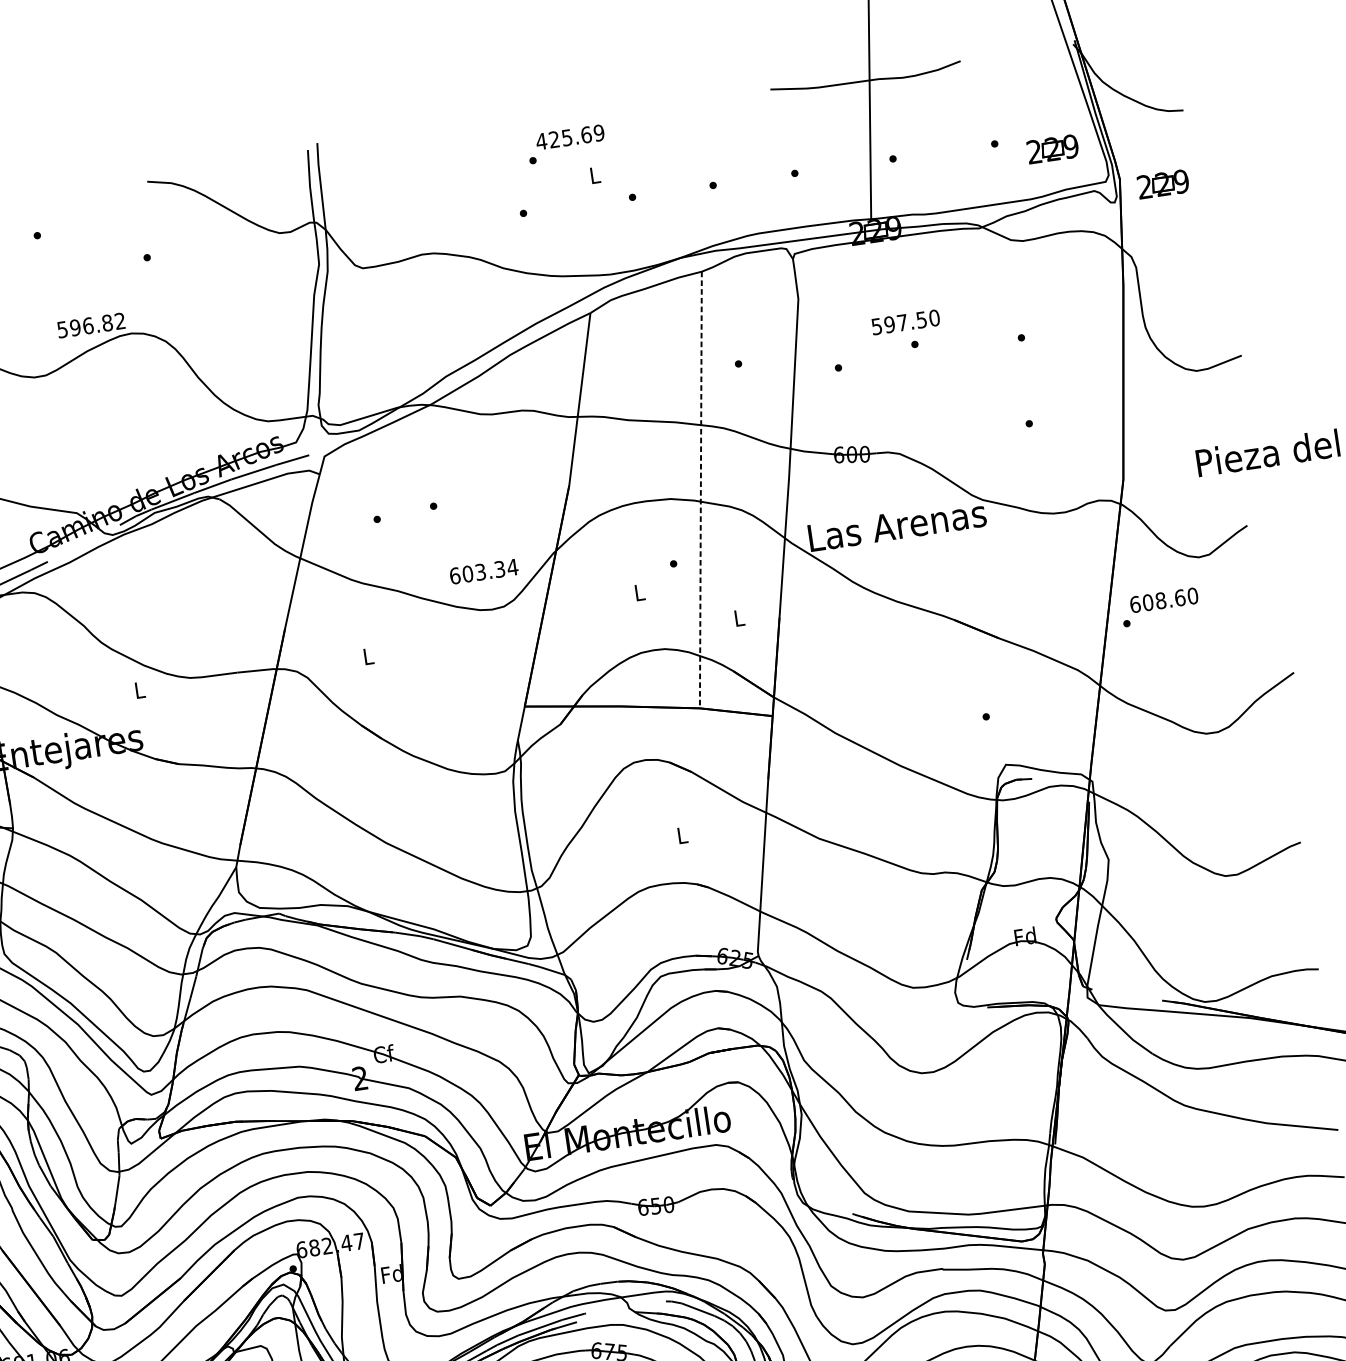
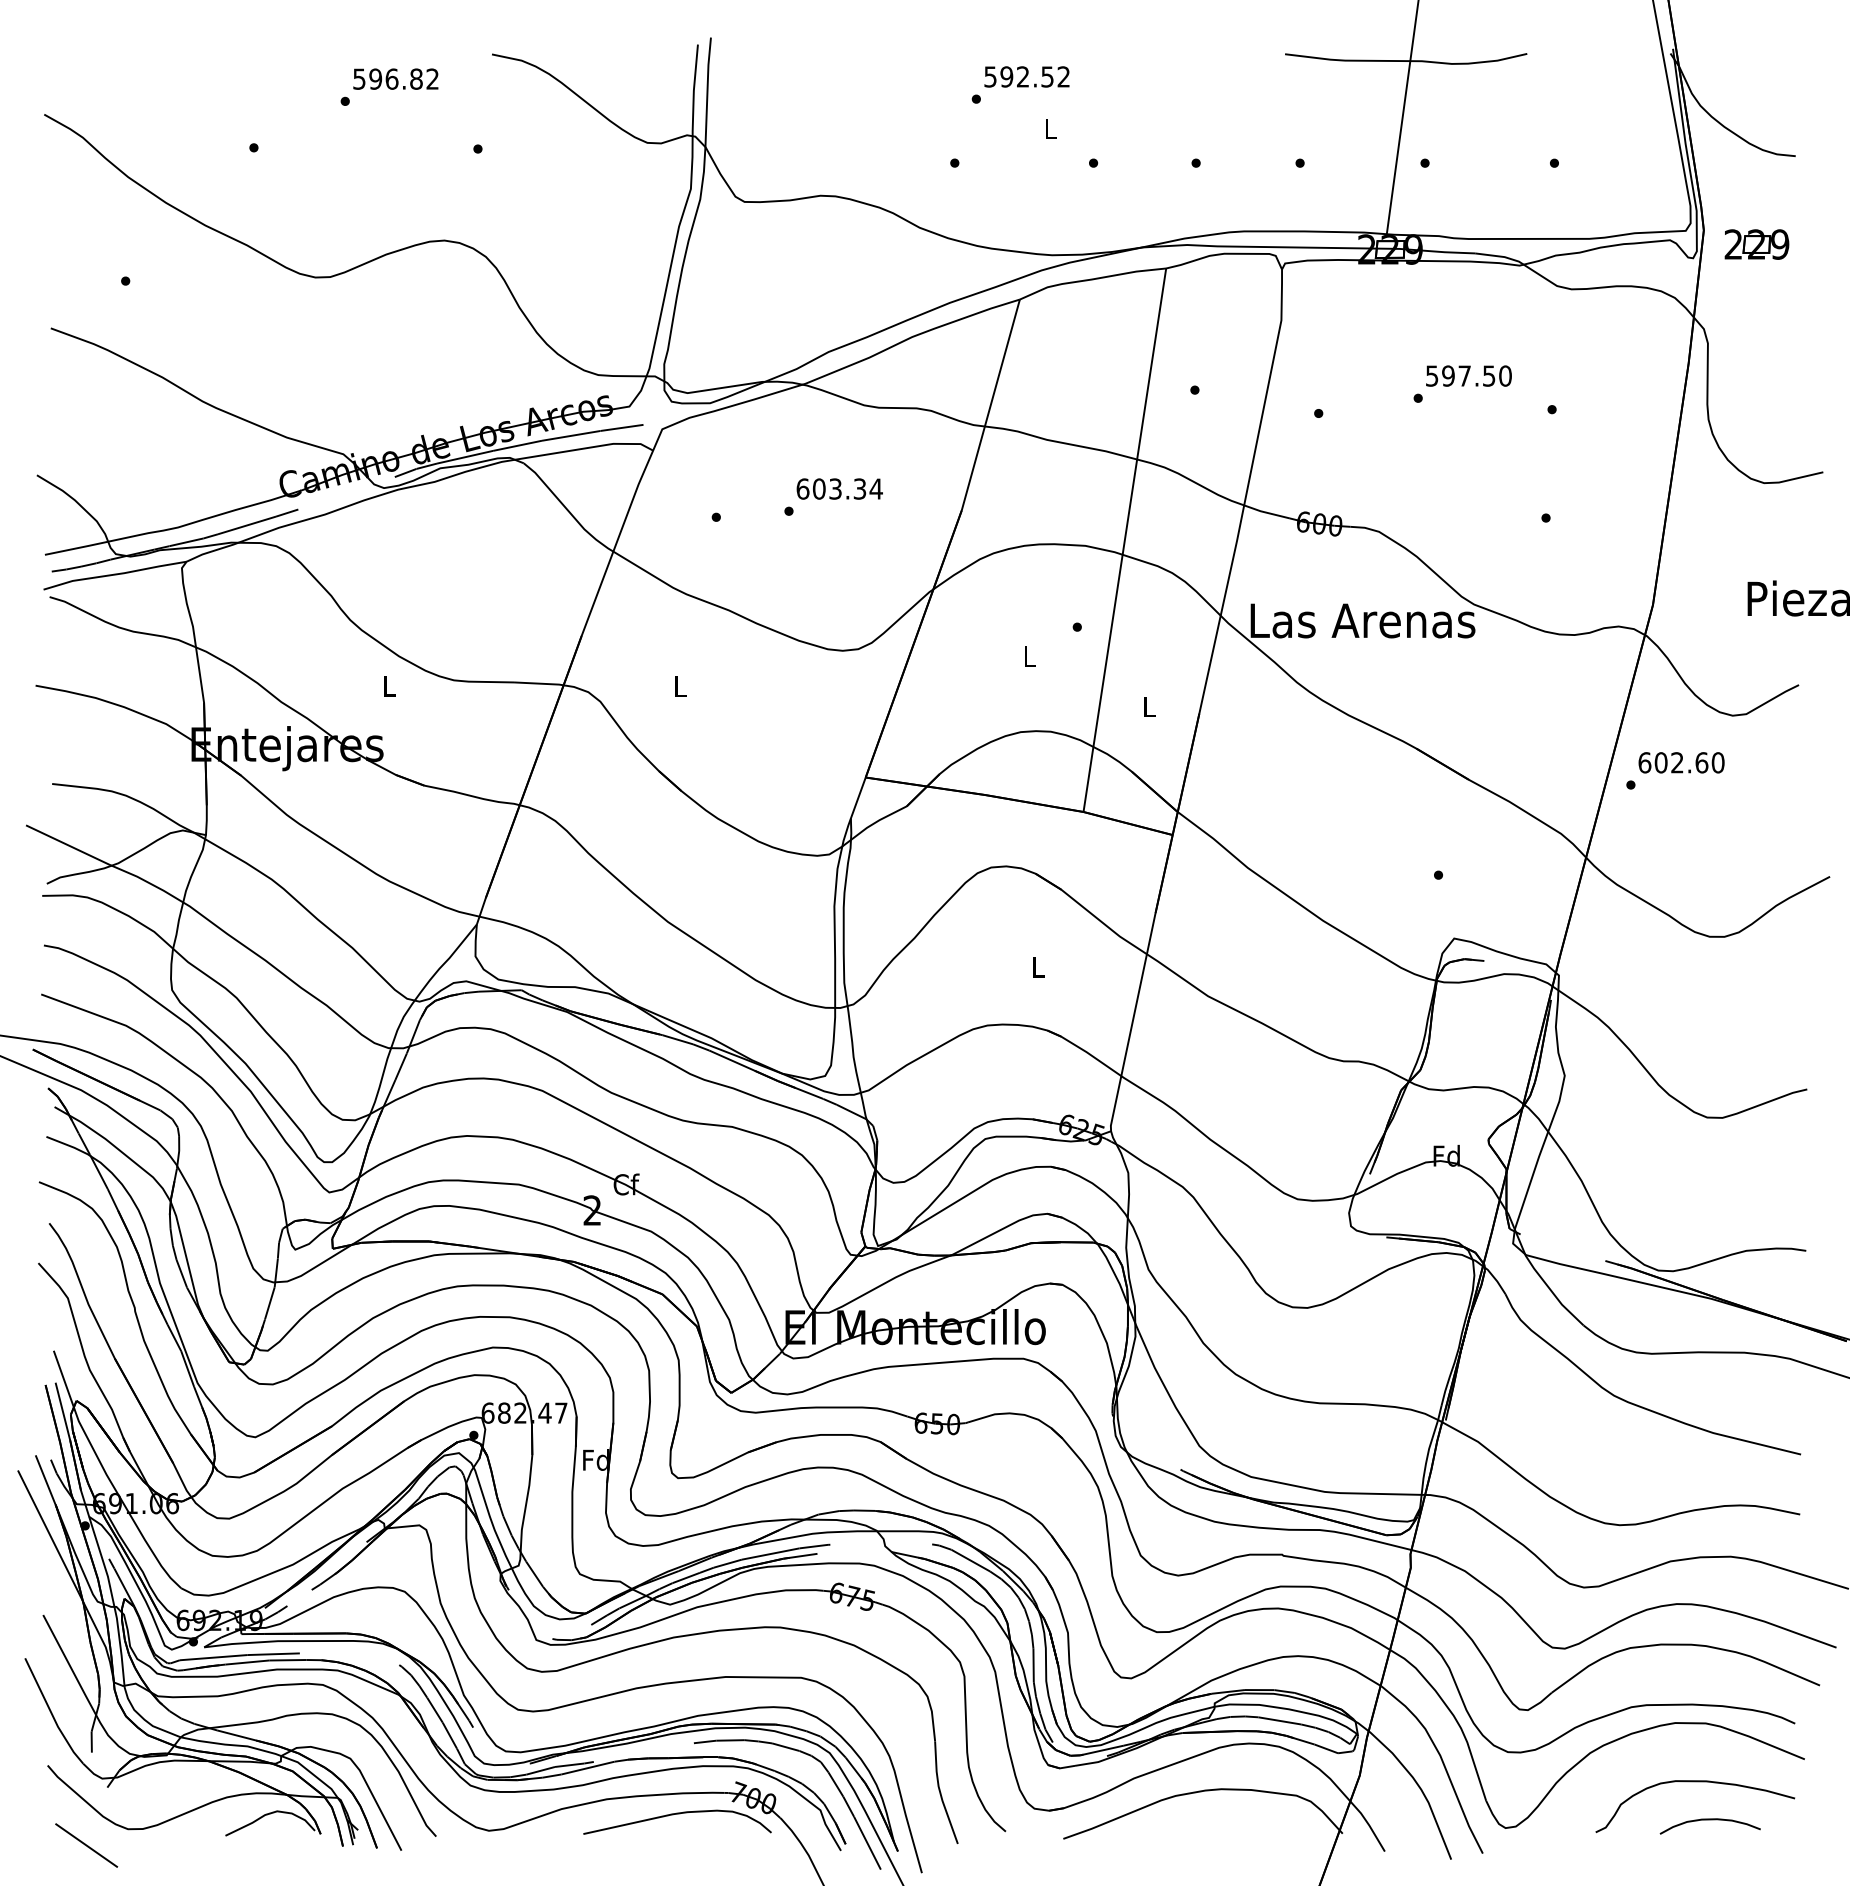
text: (569, 137) -> (1026, 76), 425.69 -> 592.52
part: (1052, 149) -> (1625, 180), removed
text: (905, 321) -> (1468, 375), moved
text: (90, 324) -> (395, 78), moved
line: (700, 490) -> (1124, 540), dashed -> solid
text: (483, 571) -> (839, 488), moved
text: (1160, 600) -> (1677, 762), 608.60 -> 602.60

